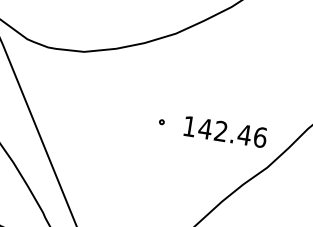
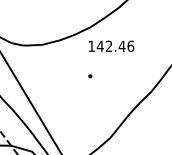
text: (225, 130) -> (111, 45), moved

